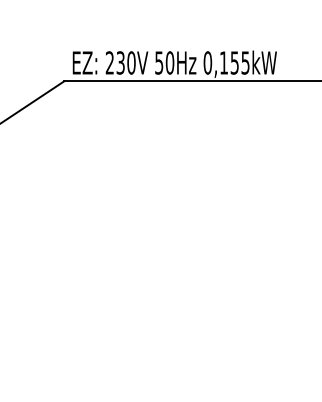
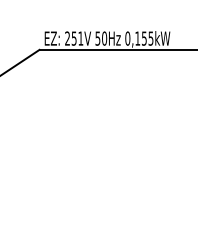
text: (126, 62) -> (77, 38), 230V -> 251V

